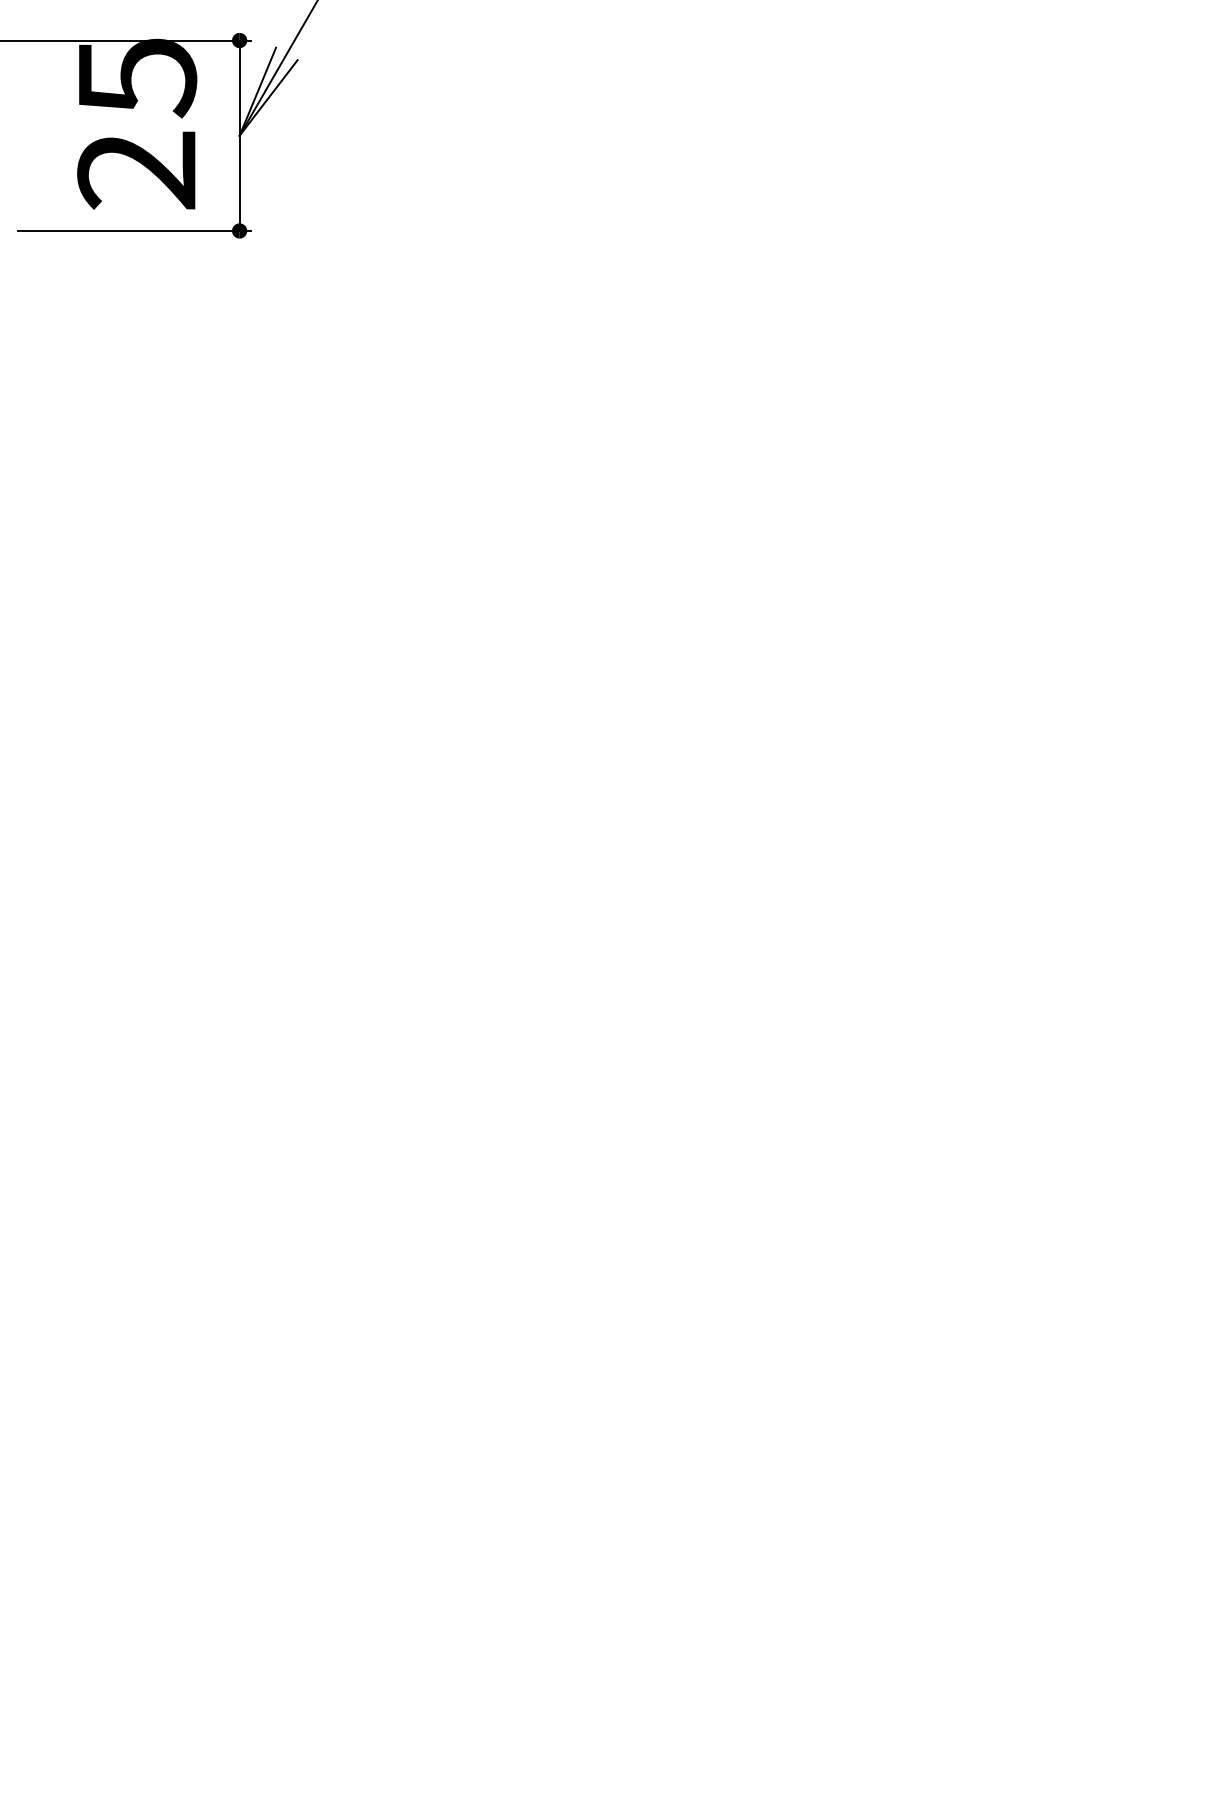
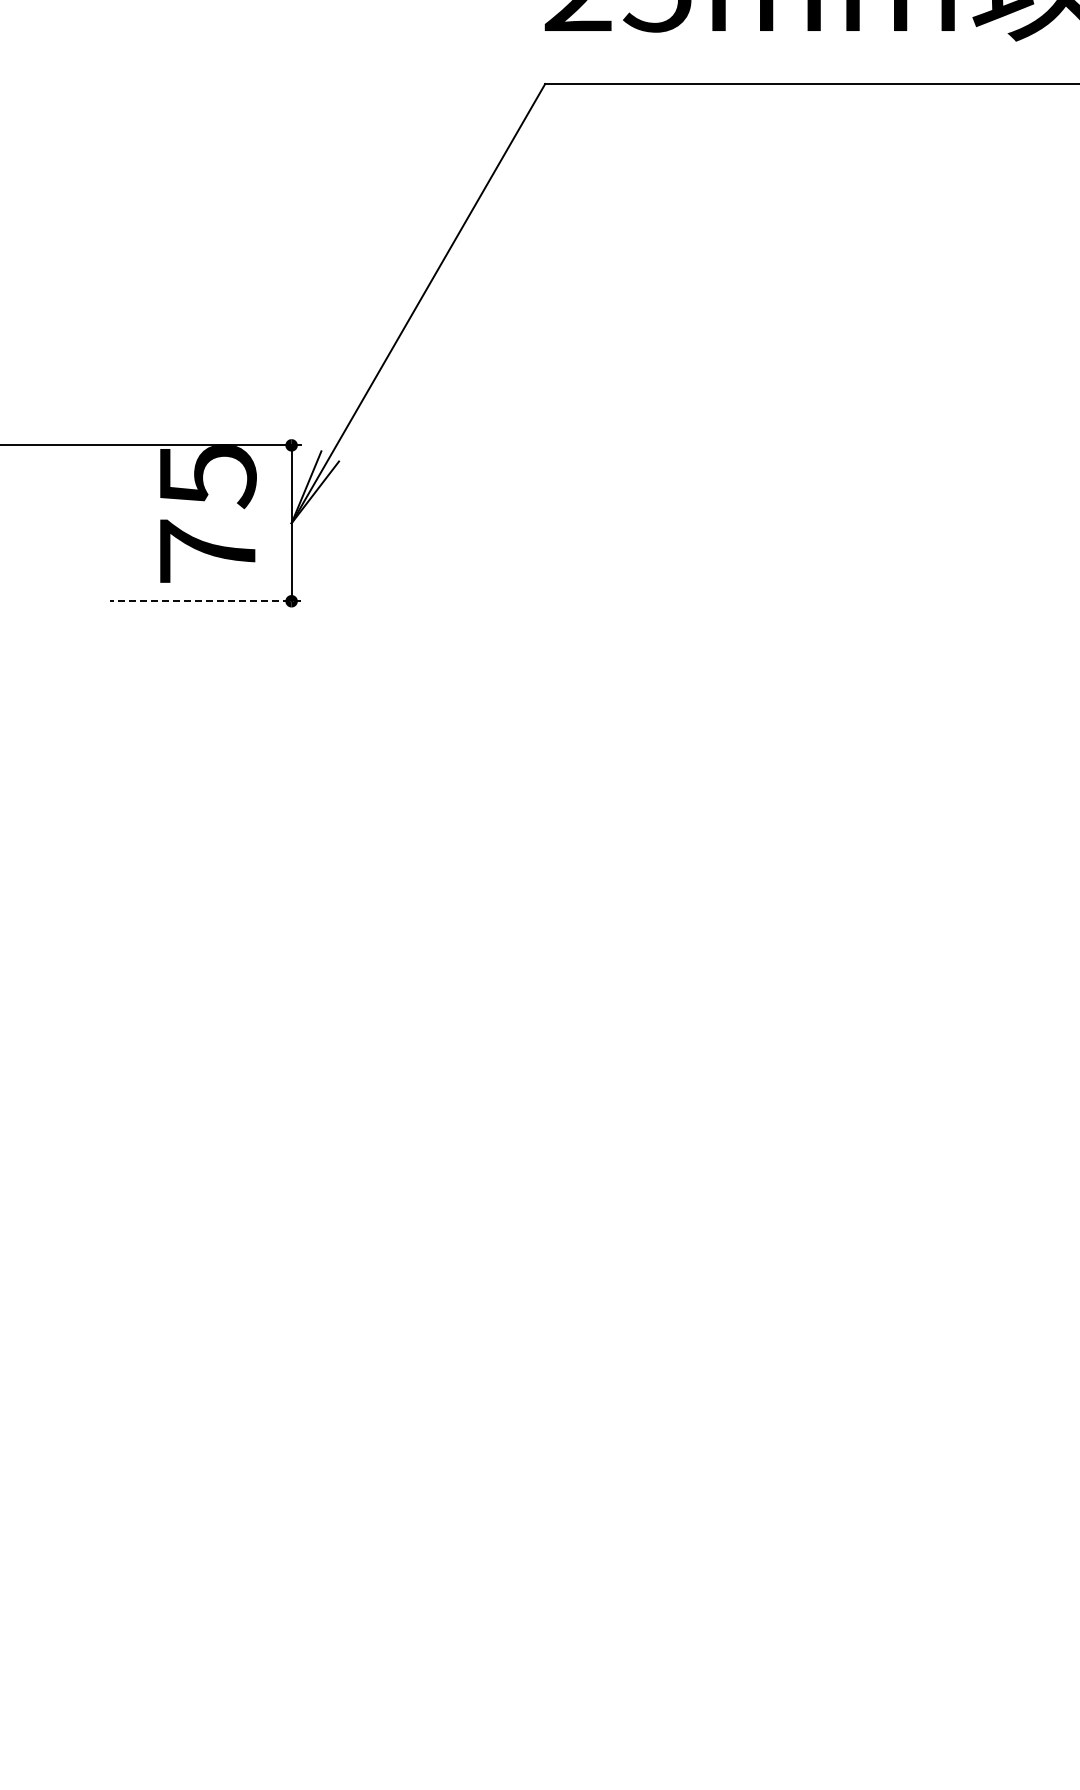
text: (135, 170) -> (206, 551), 25 -> 75
line: (134, 231) -> (205, 601), solid -> dashed

